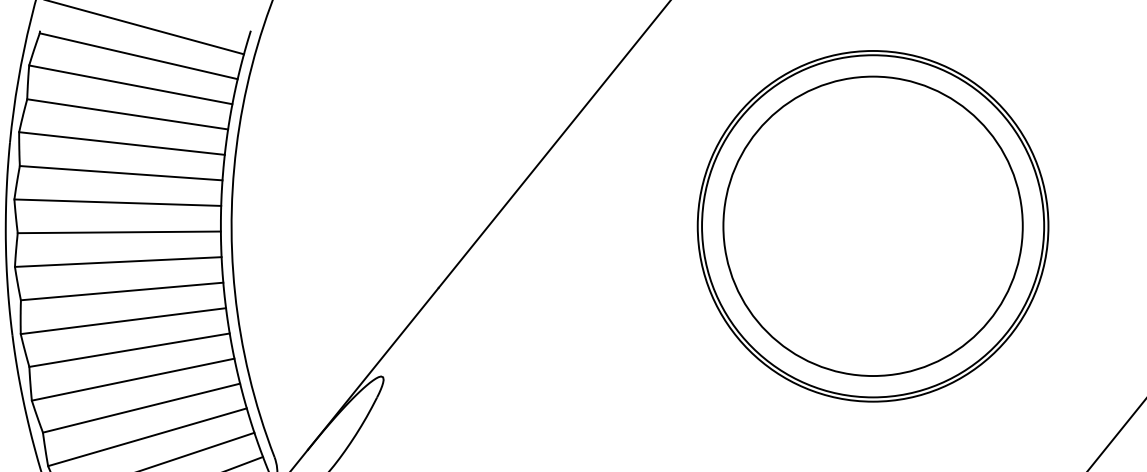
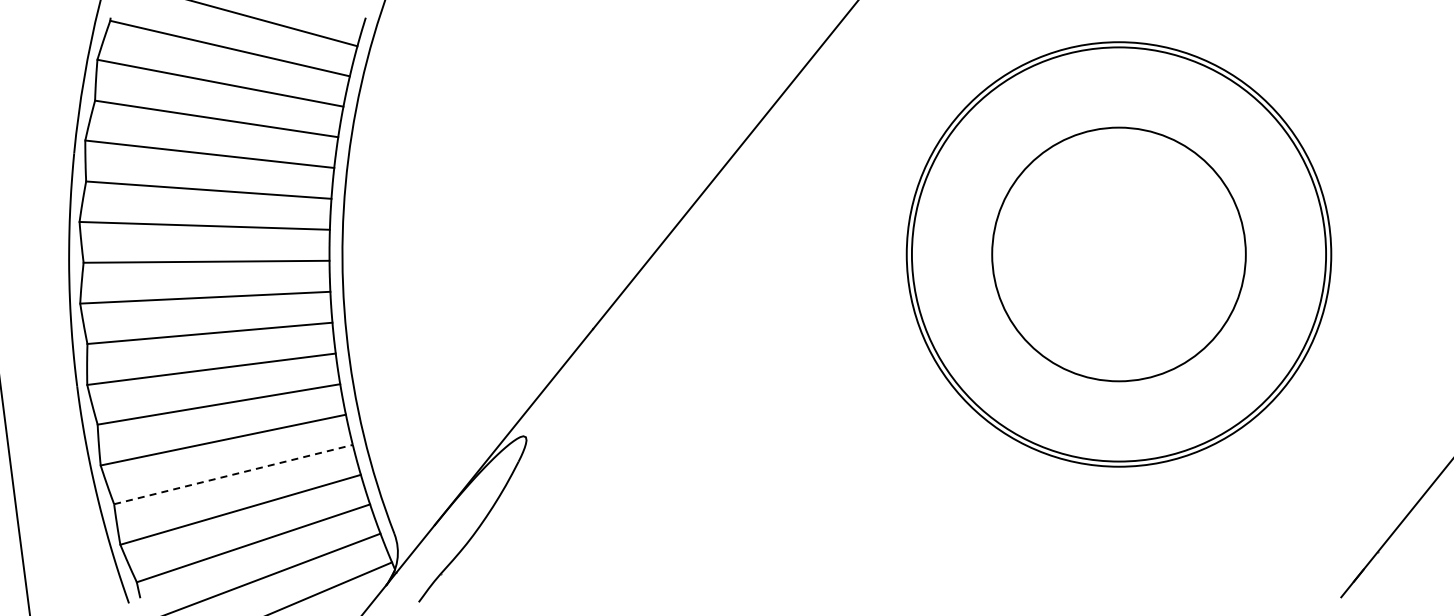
circle: (872, 226) -> (1118, 254), size x0.7
line: (141, 408) -> (233, 474), solid -> dashed

